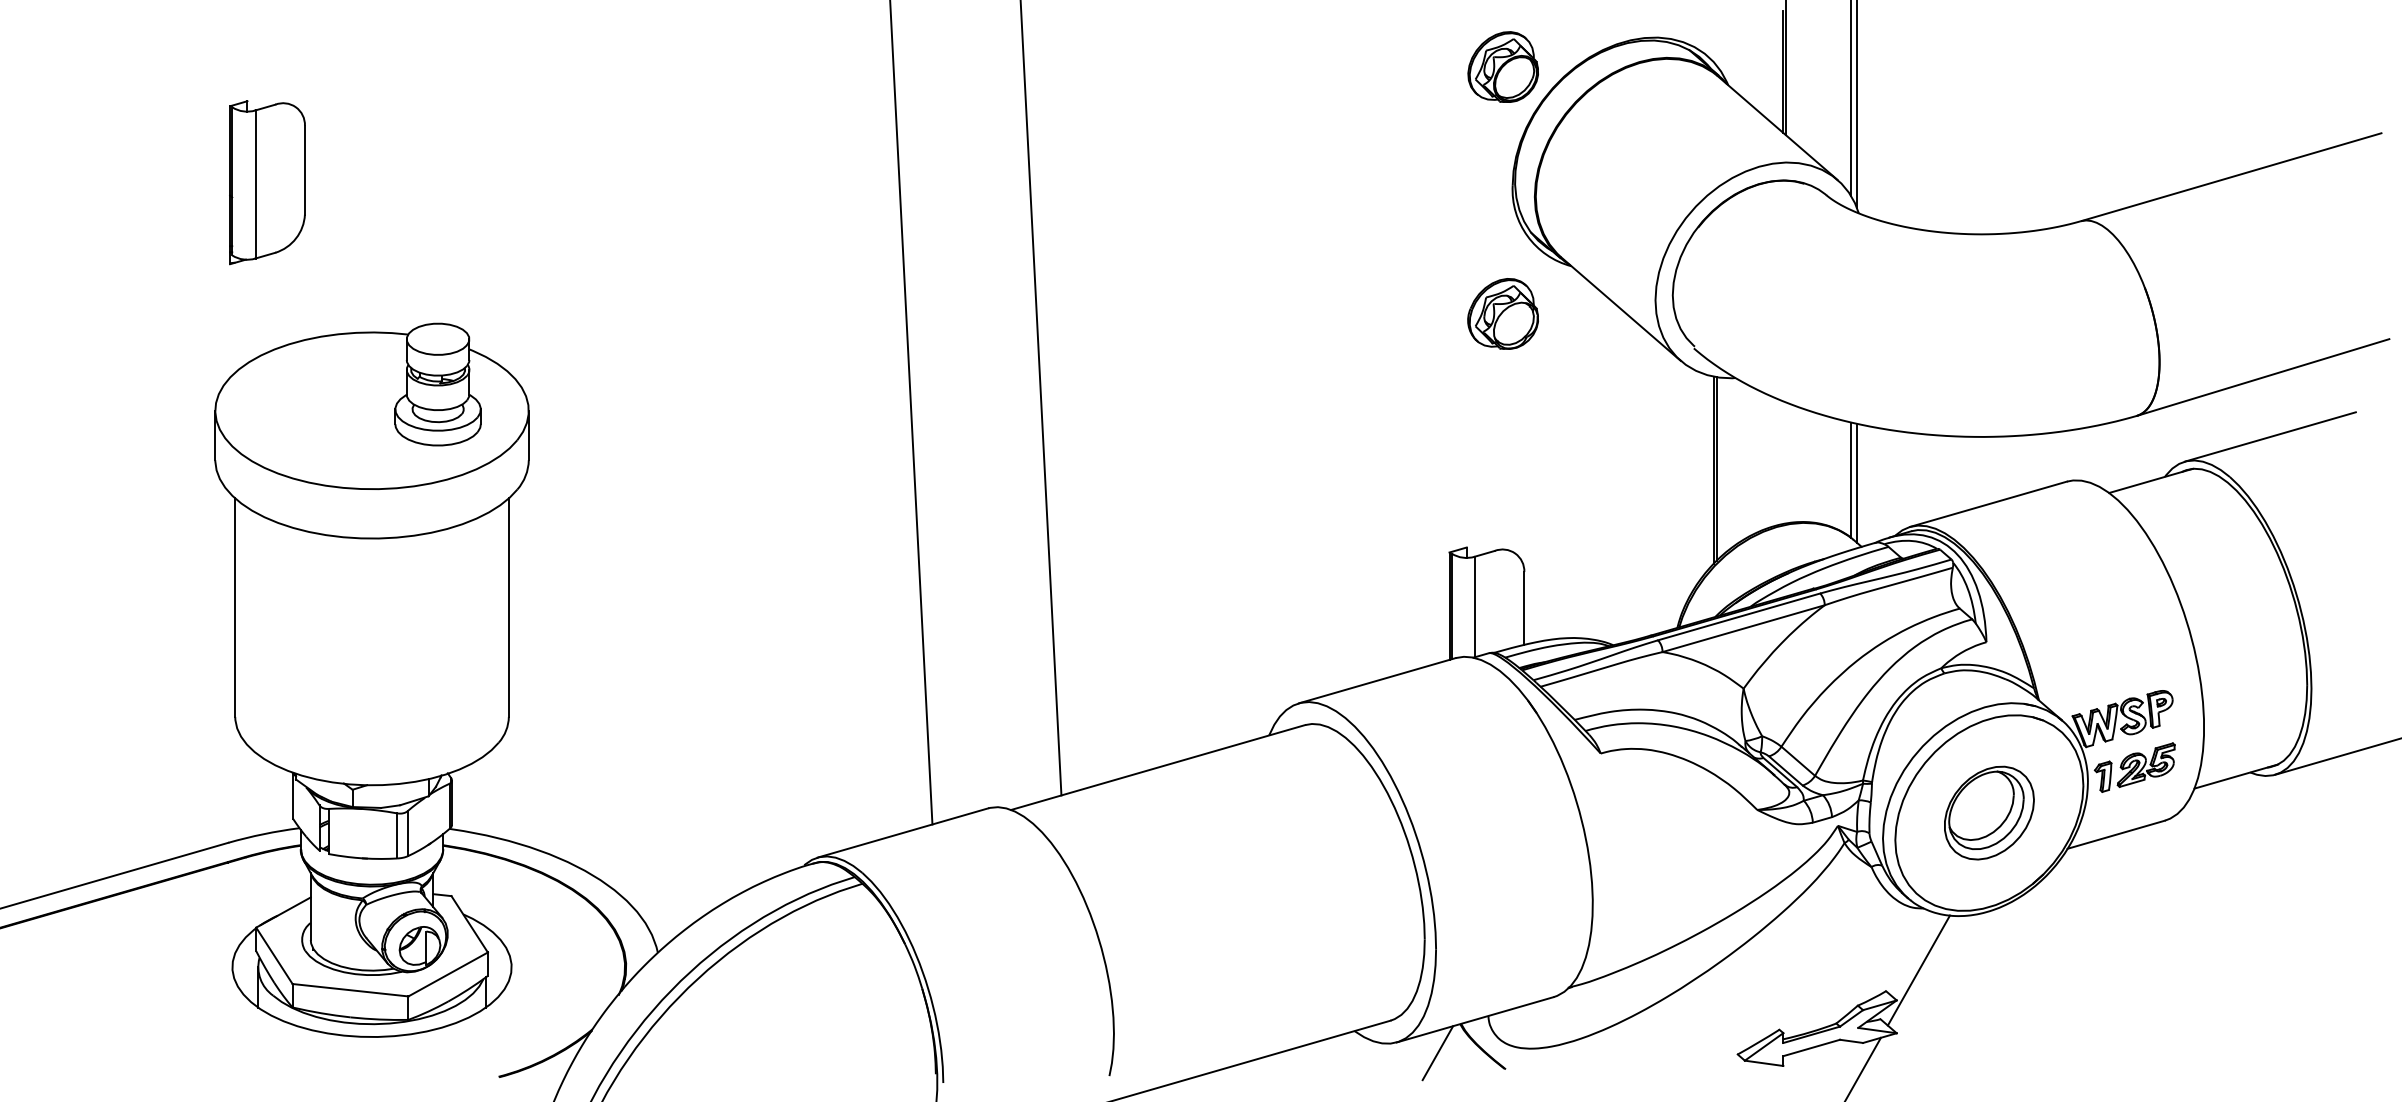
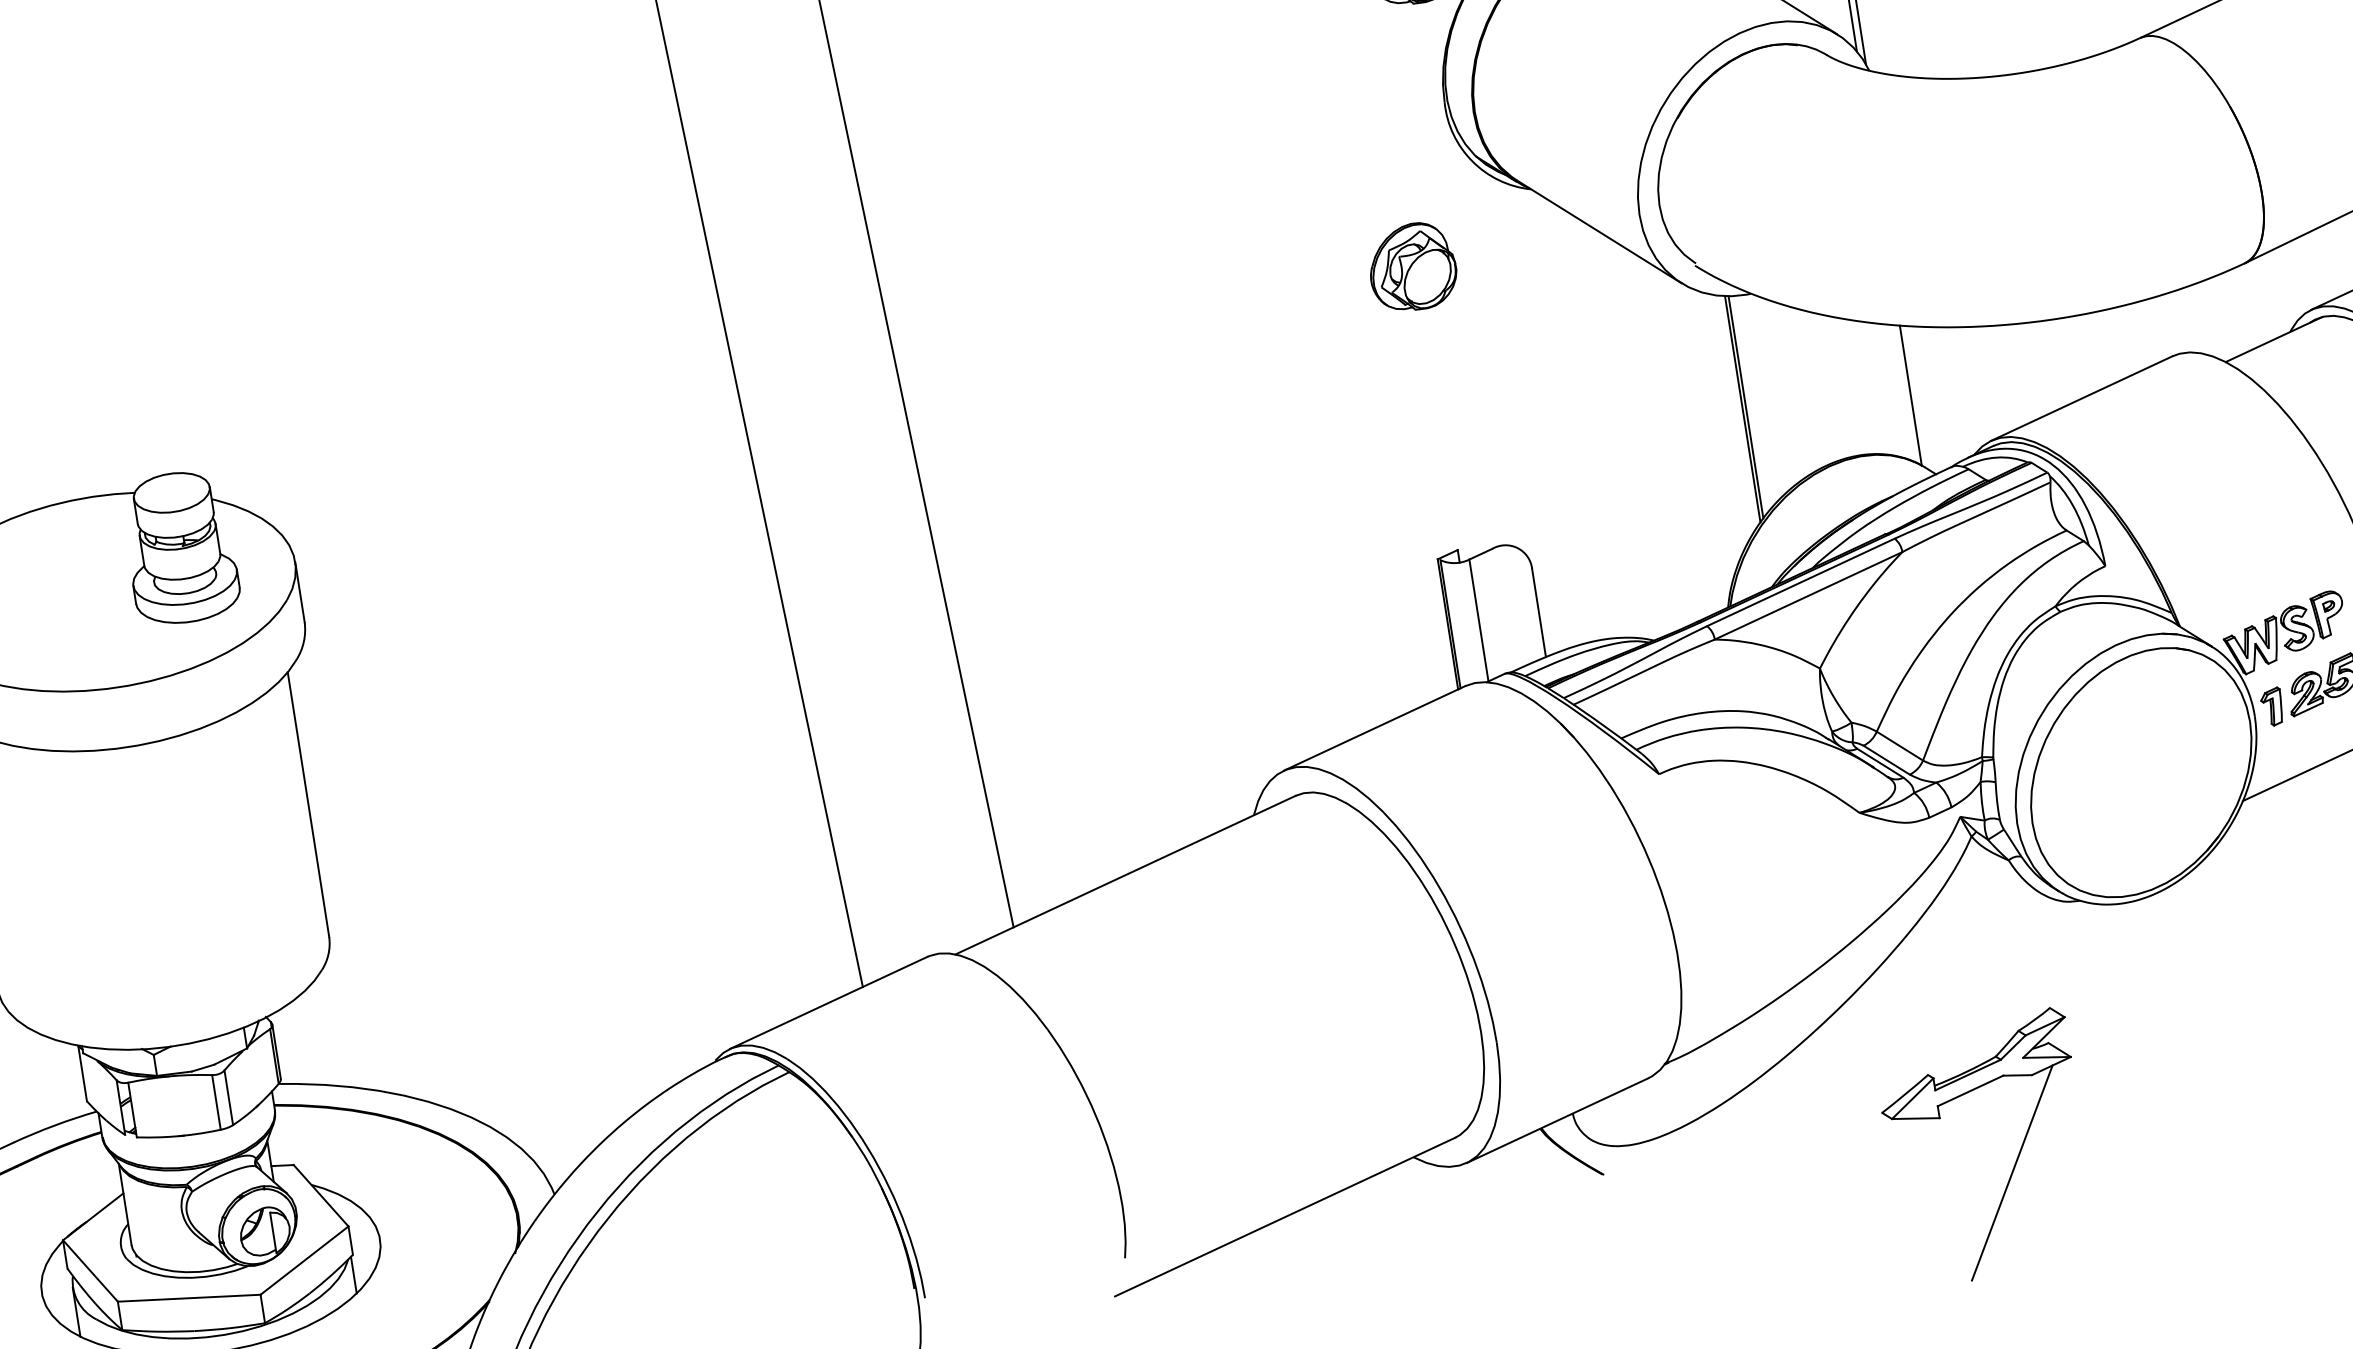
part: (1502, 313) -> (1411, 266), moved
line: (1856, 482) -> (1917, 397), removed
part: (1989, 812) -> (2141, 771), removed
line: (1918, 970) -> (2085, 976), removed
line: (1437, 1053) -> (1518, 1168), removed

